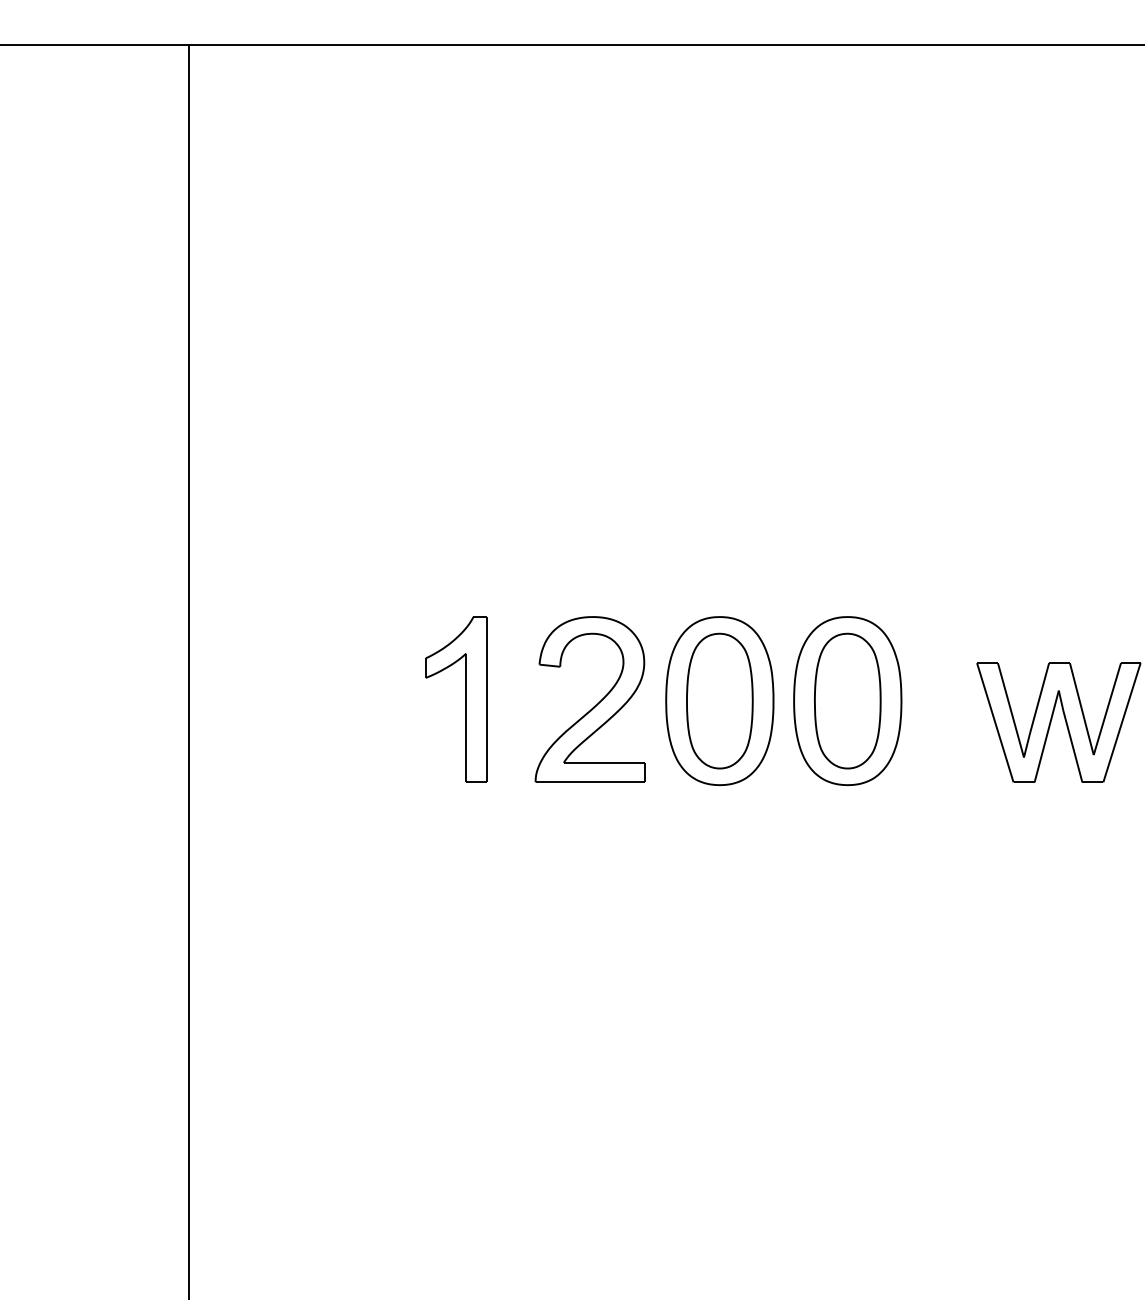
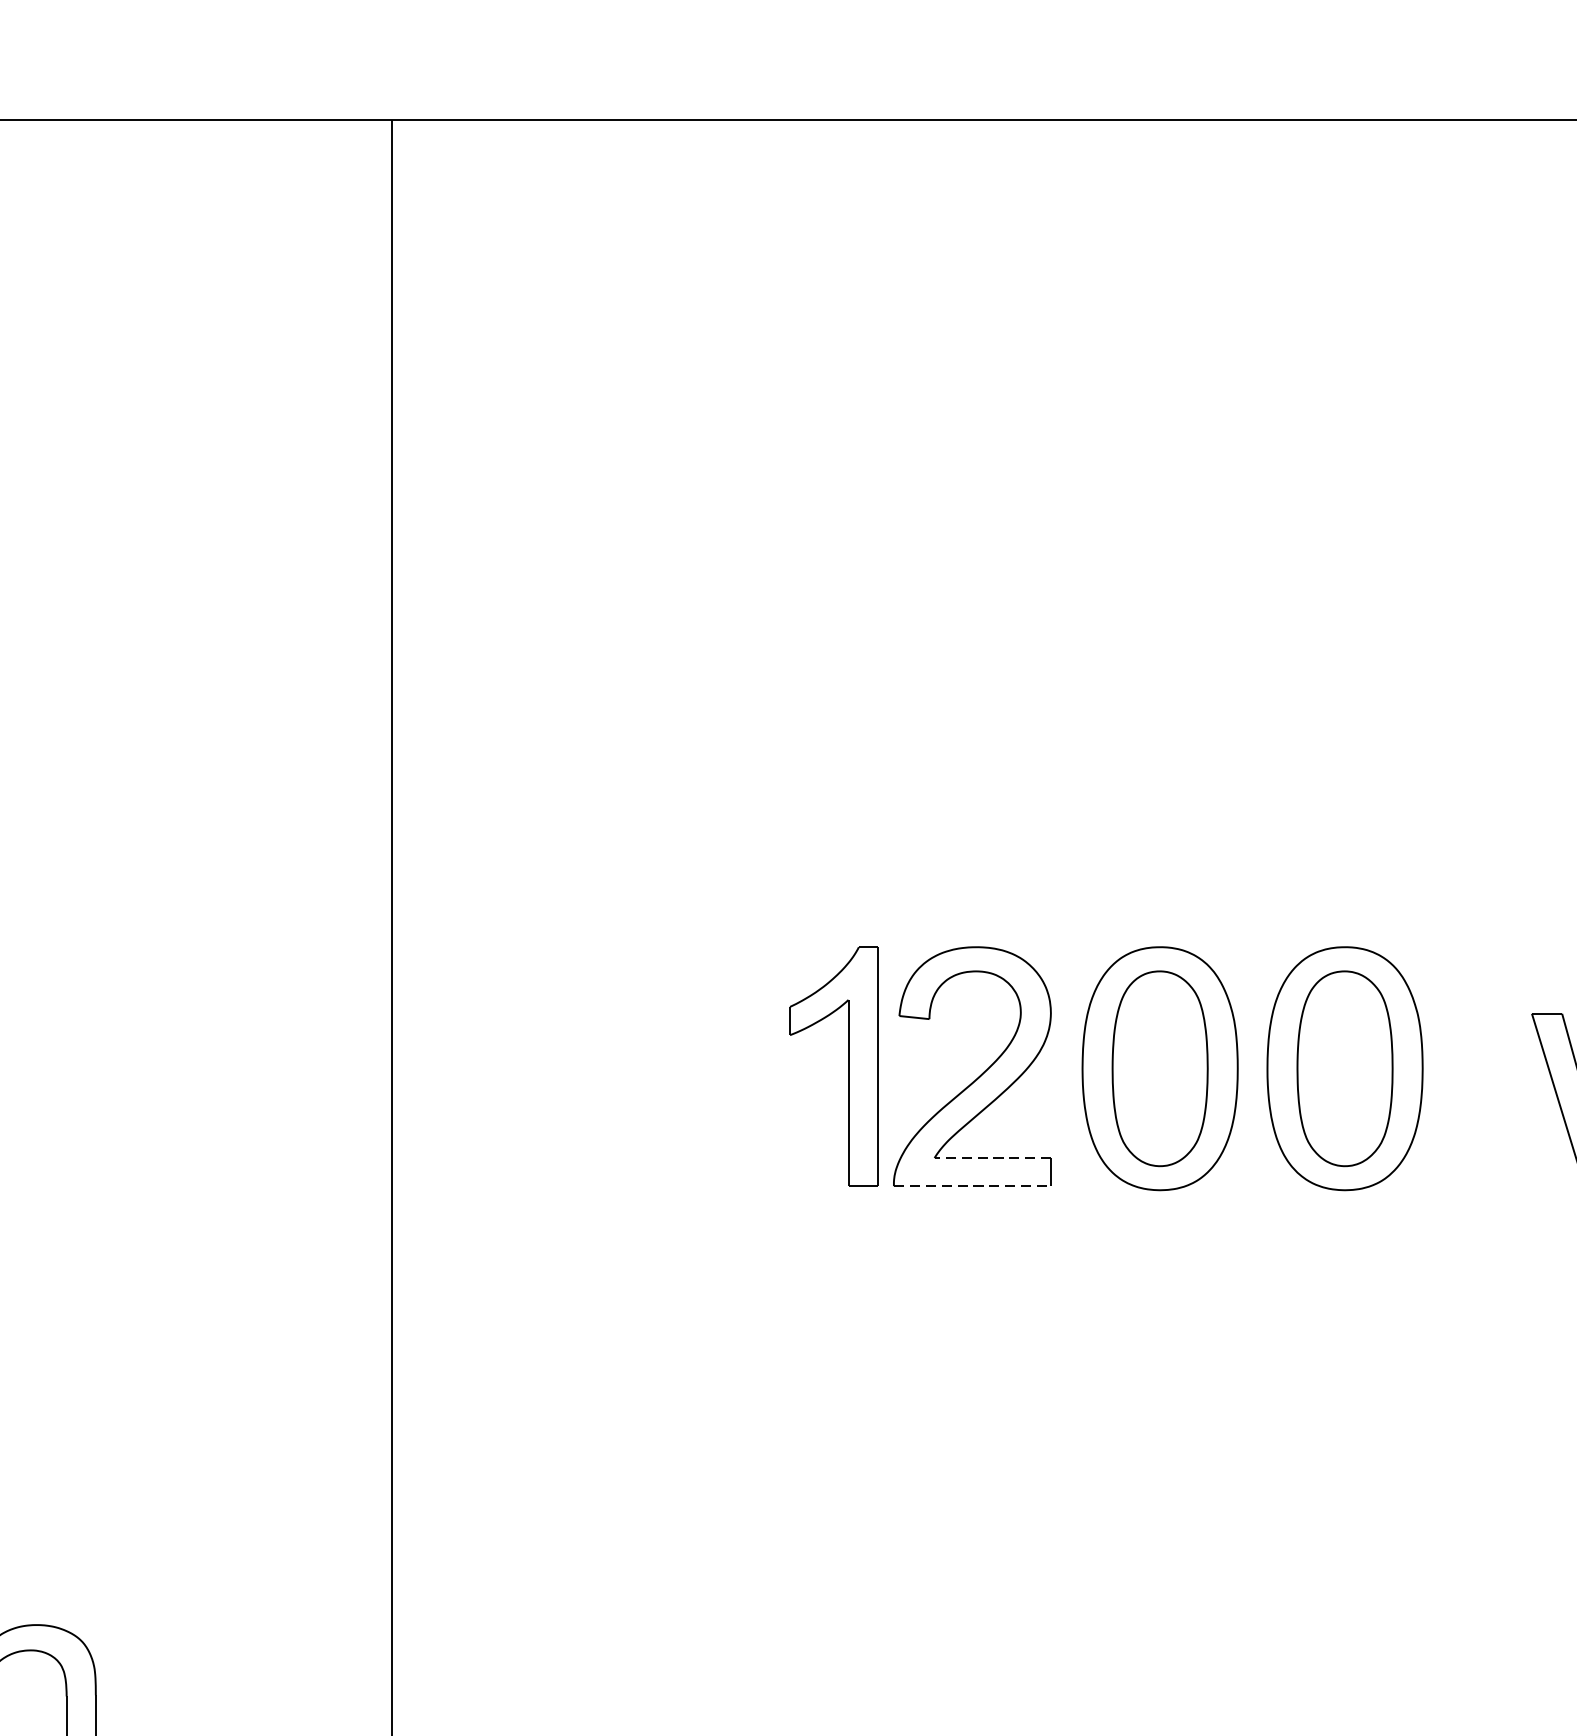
part: (465, 699) -> (847, 1066), moved
line: (603, 762) -> (991, 1157), solid -> dashed
line: (590, 782) -> (973, 1186), solid -> dashed

